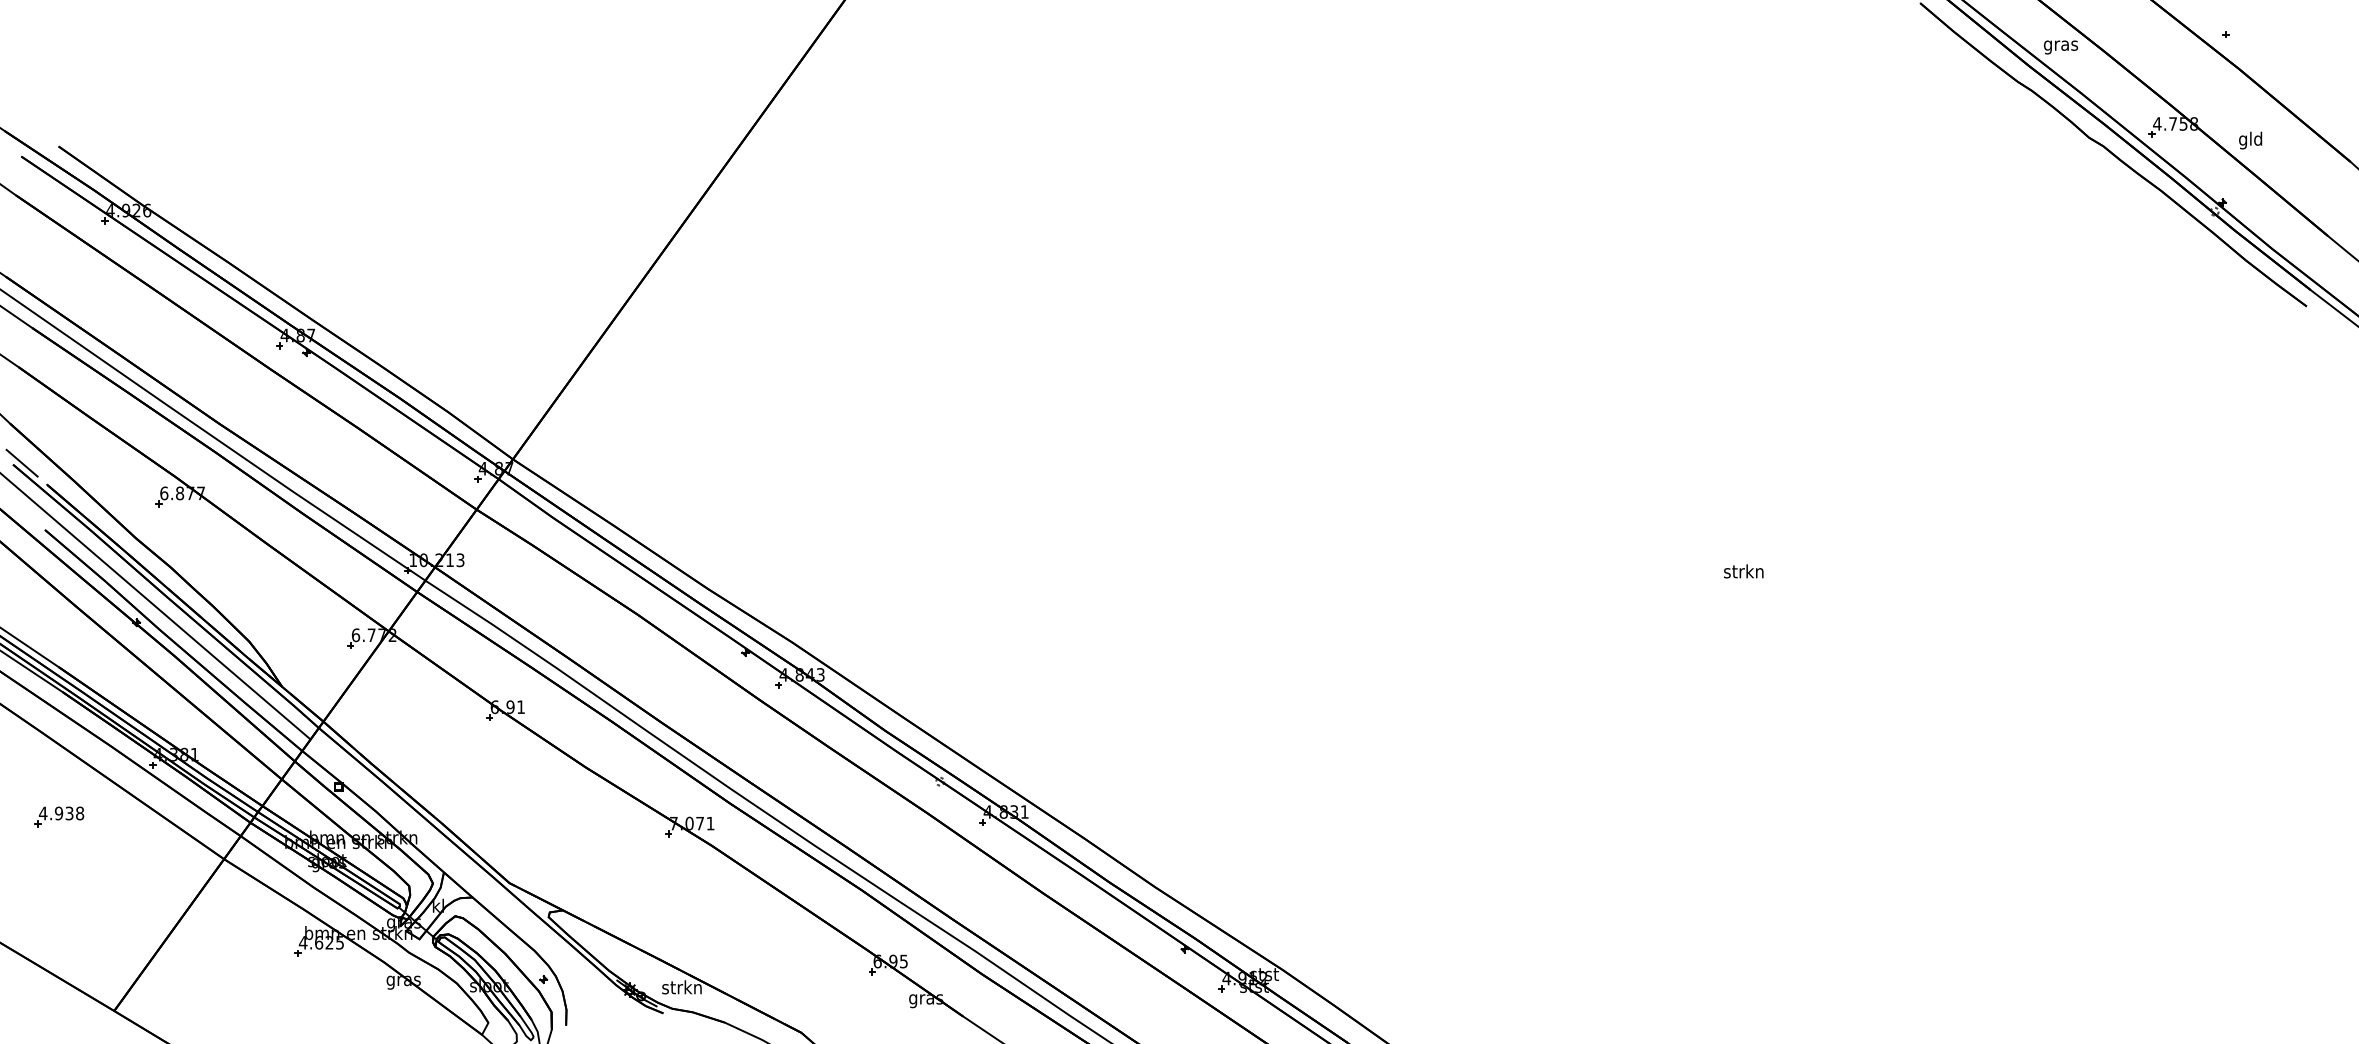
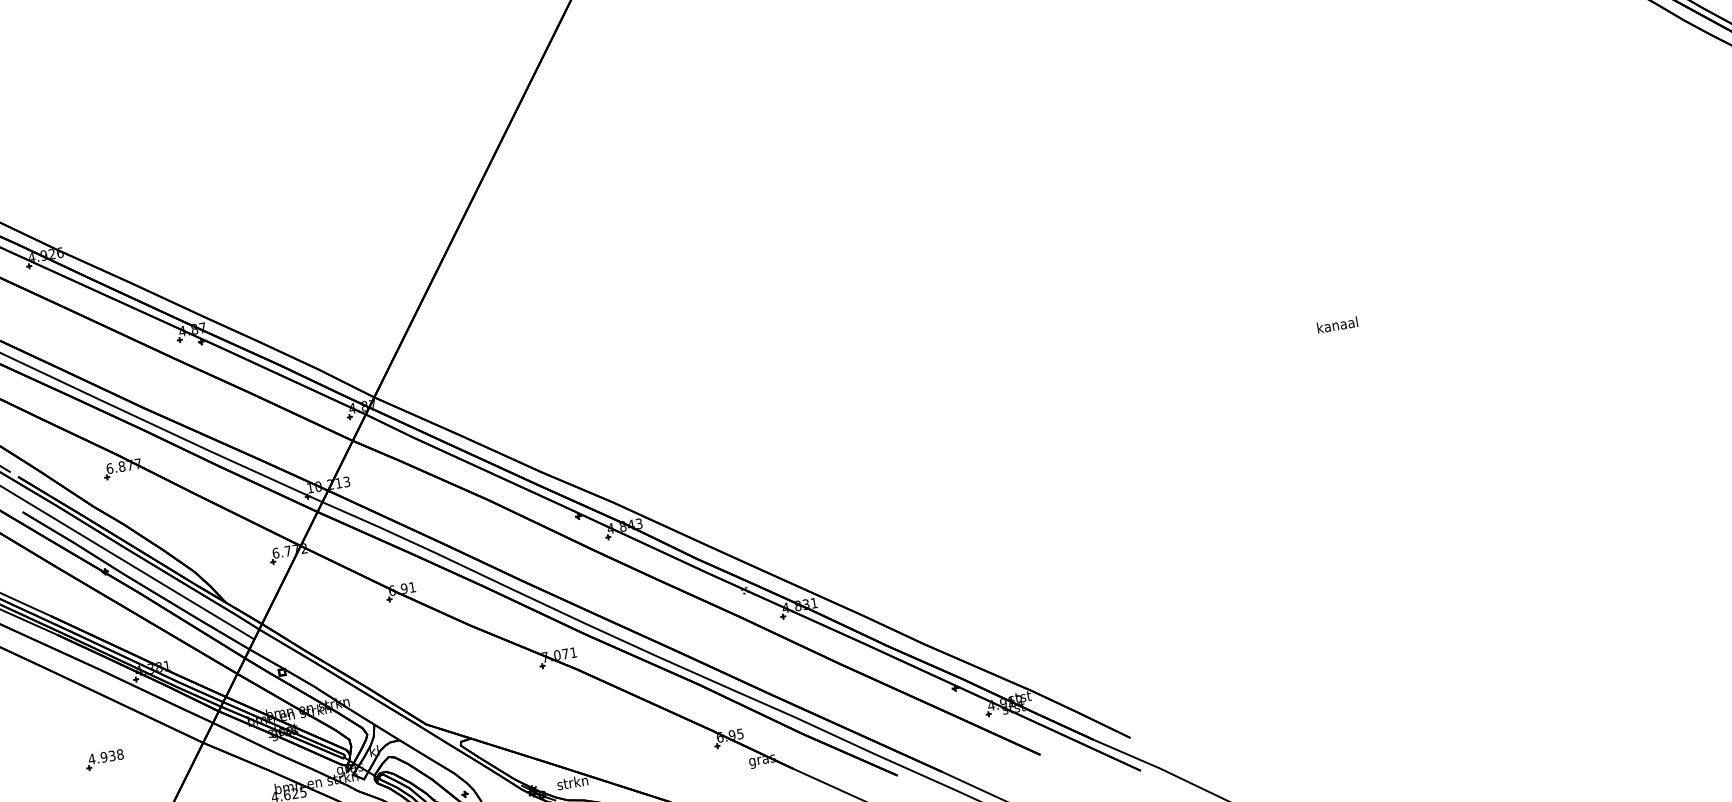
text: (1743, 571) -> (1337, 325), strkn -> kanaal
part: (59, 816) -> (104, 759), moved

